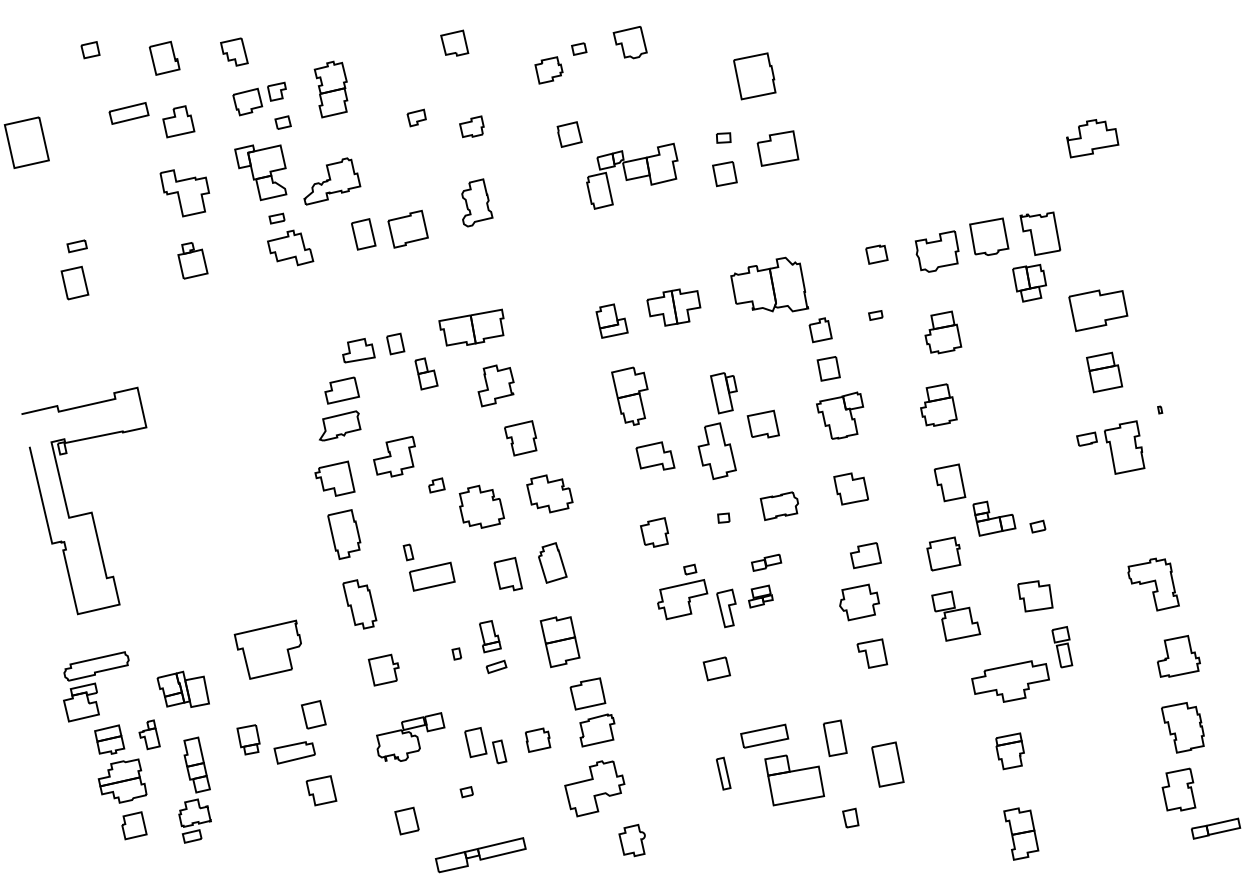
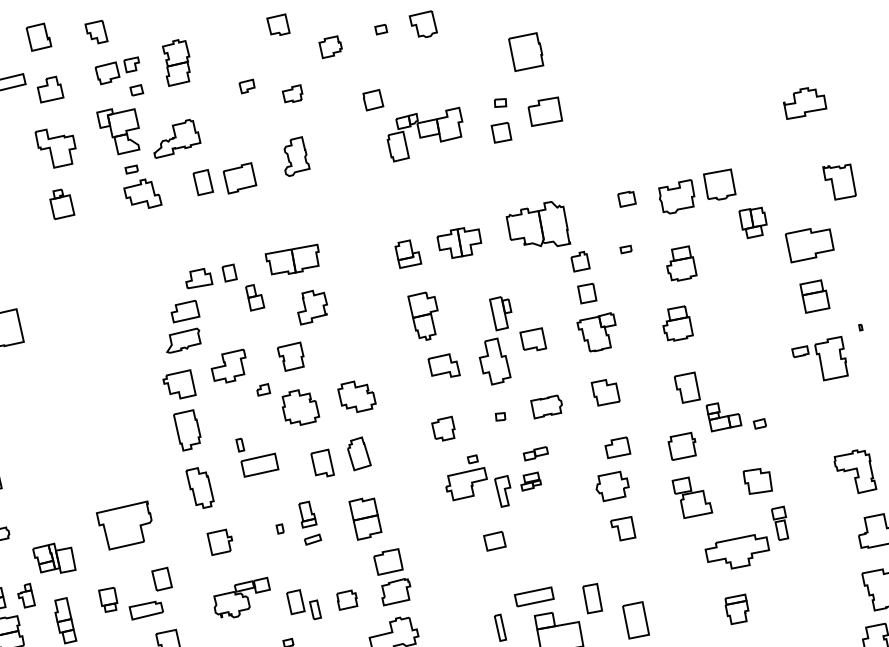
part: (548, 70) -> (330, 47), moved
part: (1040, 233) -> (839, 181), moved
part: (520, 438) -> (290, 356), moved

